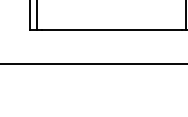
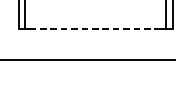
line: (111, 30) -> (95, 28), solid -> dashed

